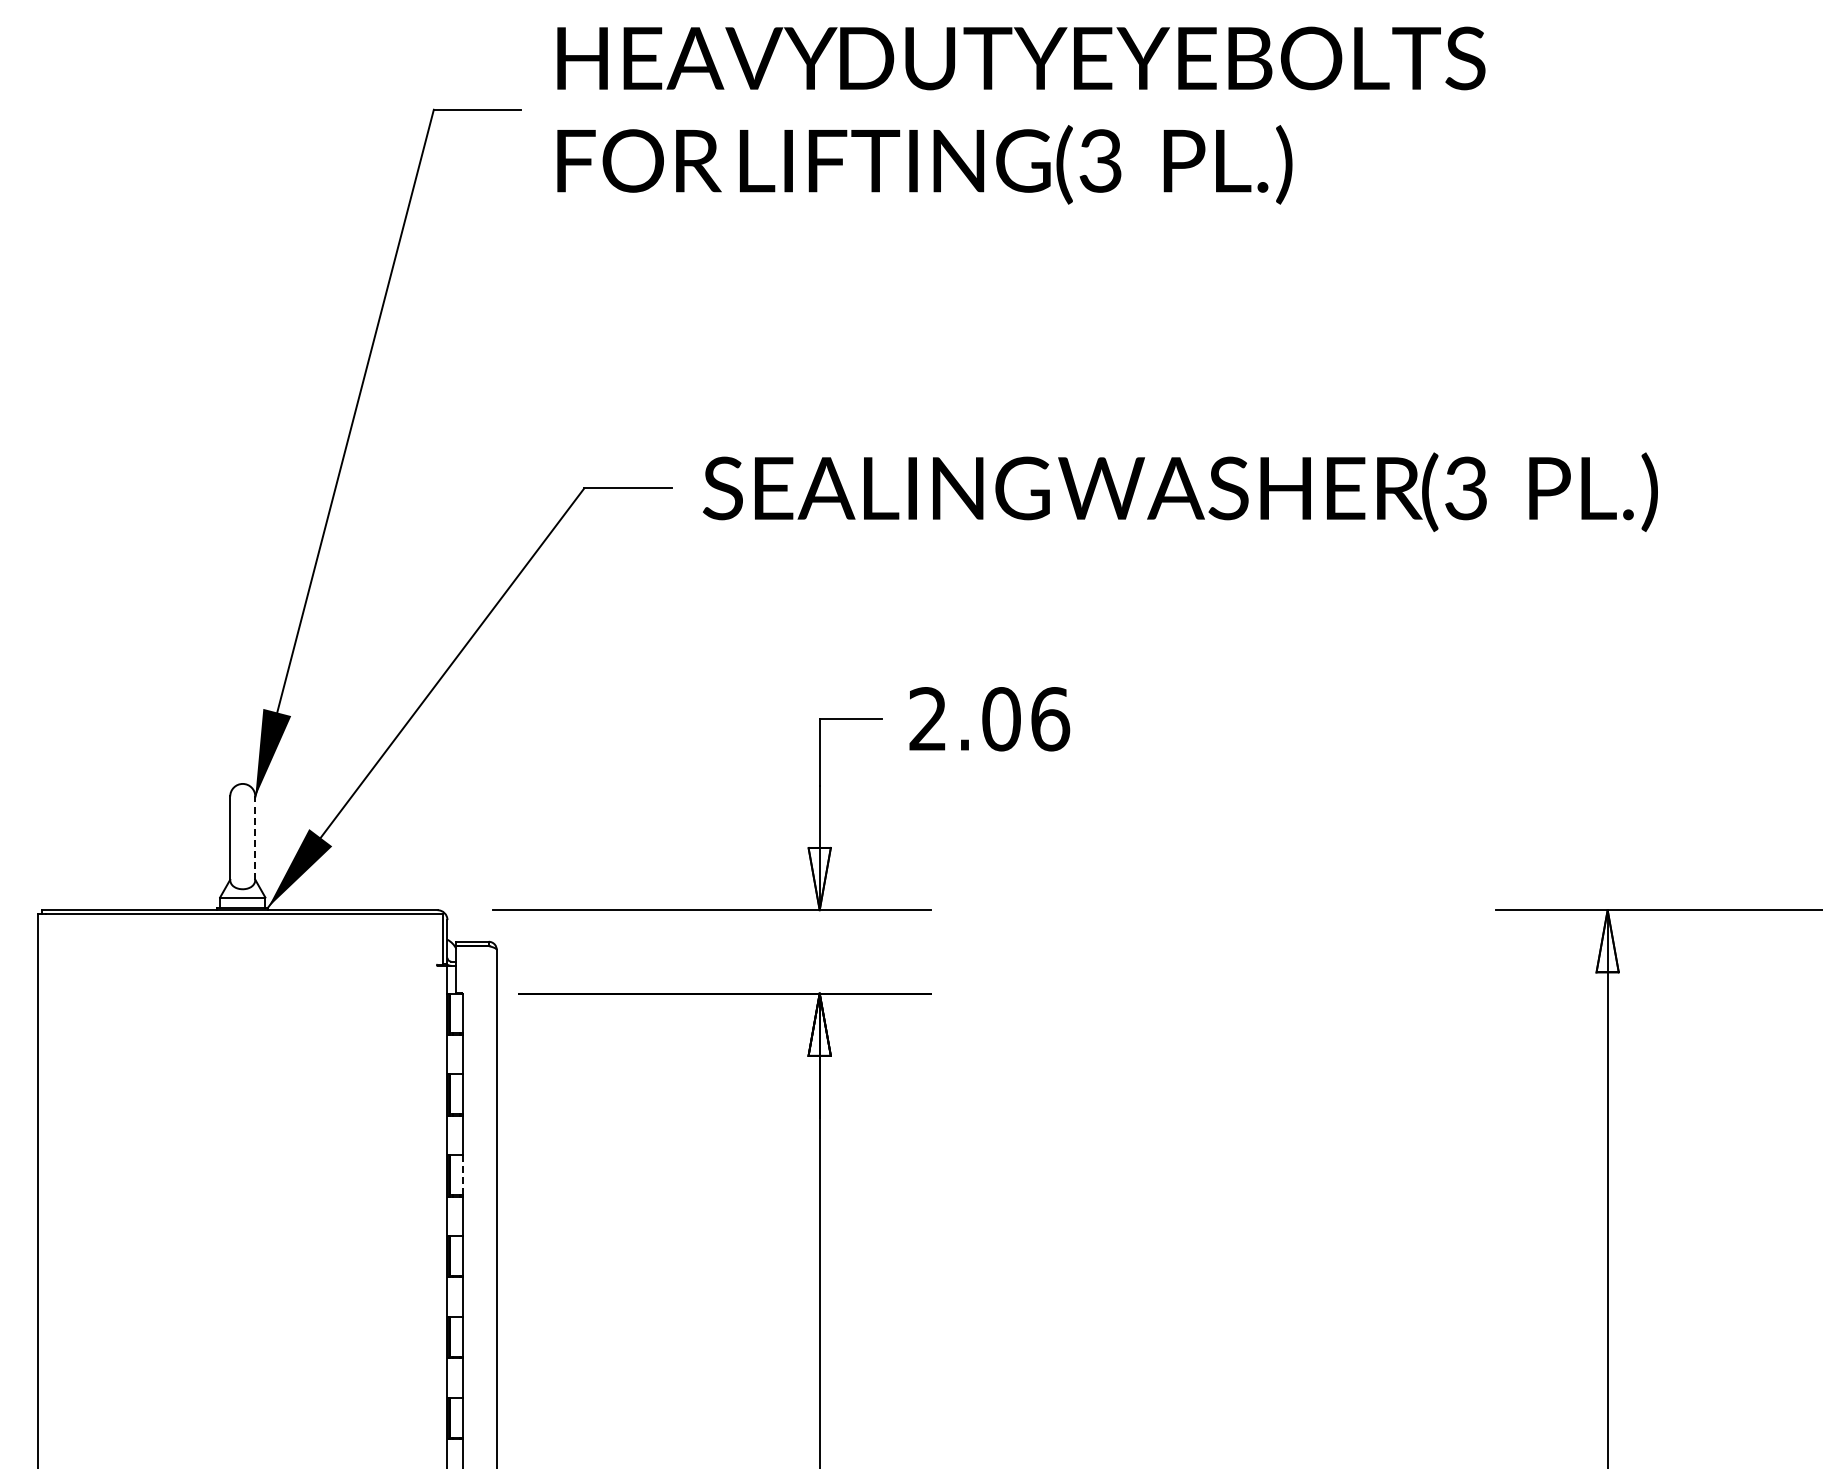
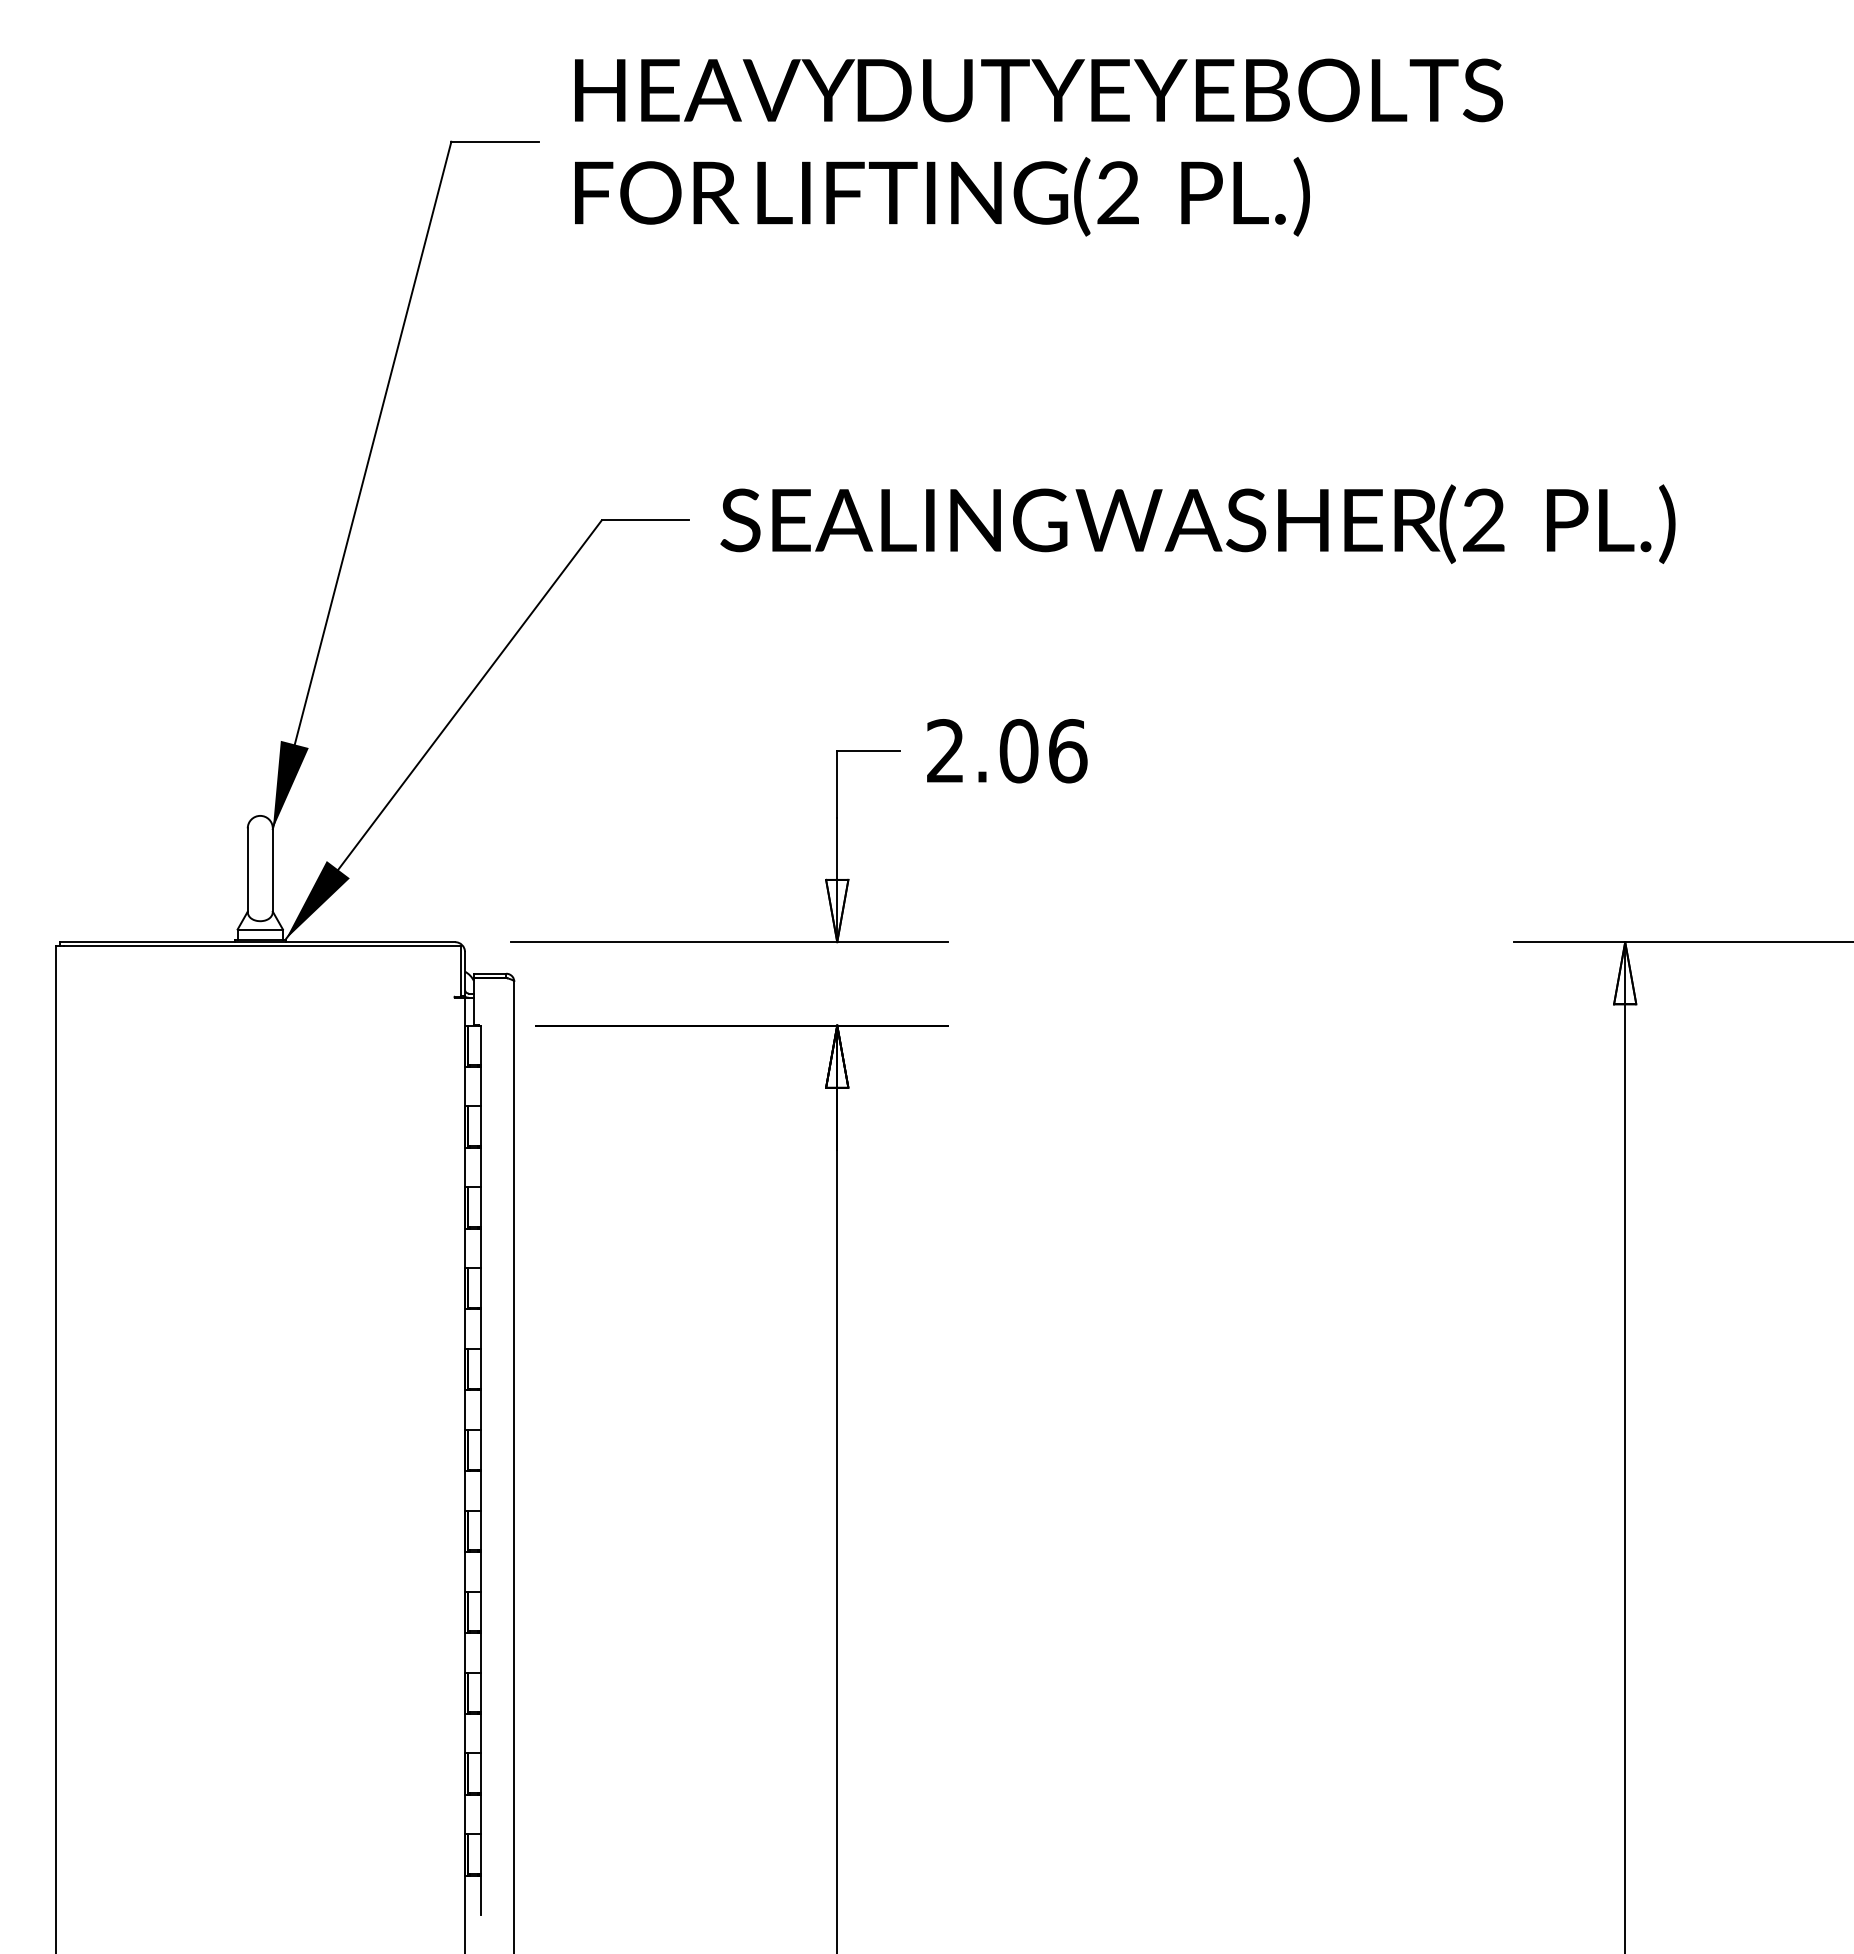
text: (1099, 161) -> (1117, 193), (3 -> (2
text: (1465, 488) -> (1483, 520), (3 -> (2
line: (254, 838) -> (272, 870), dashed -> solid
line: (462, 1175) -> (480, 1207), dashed -> solid

